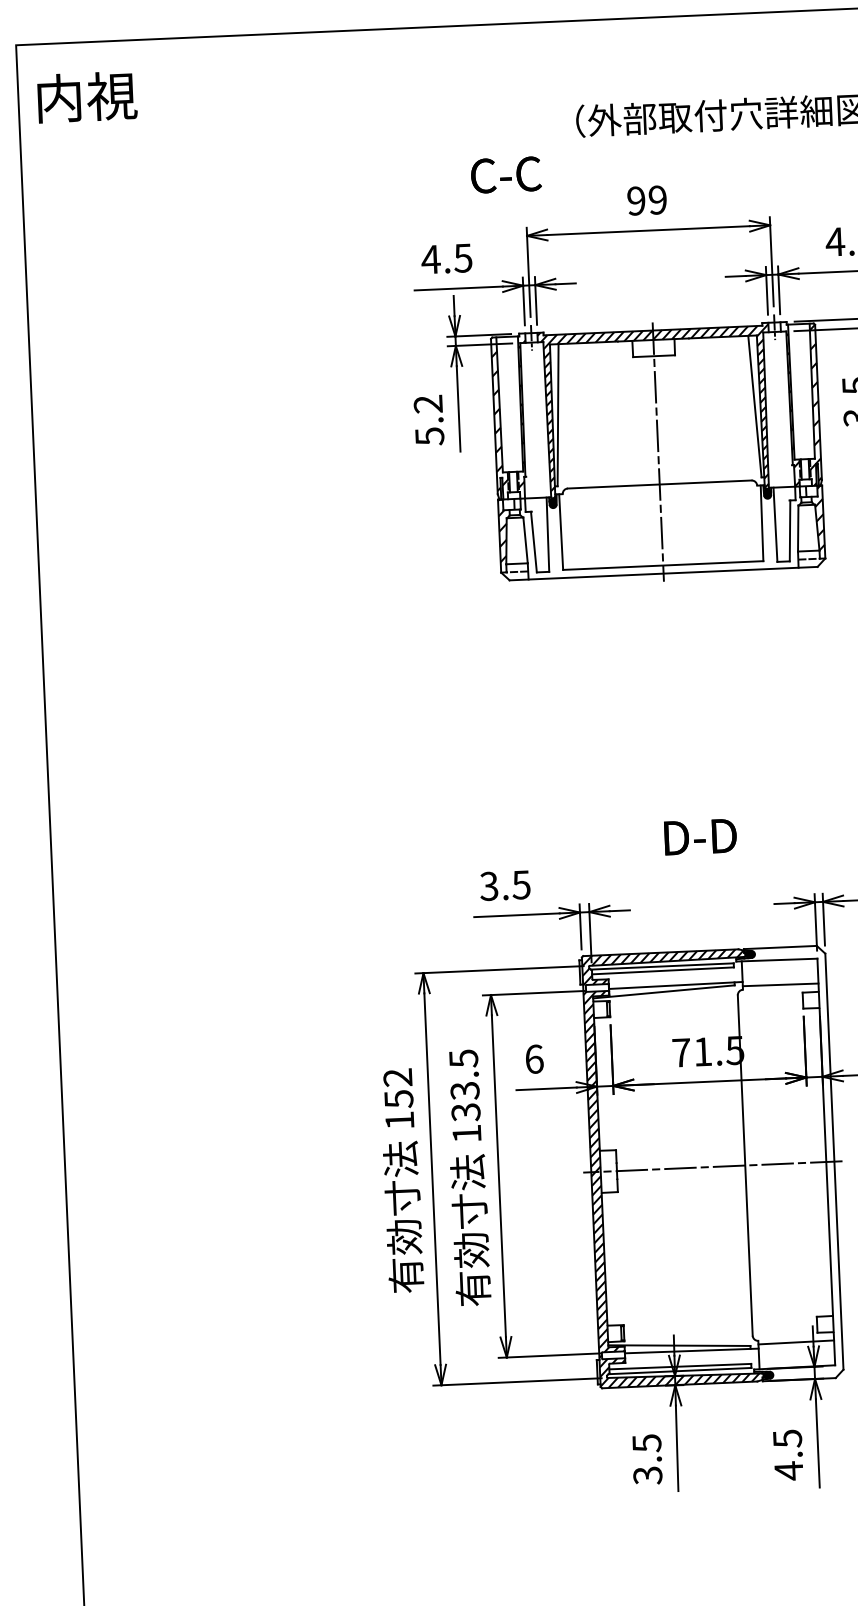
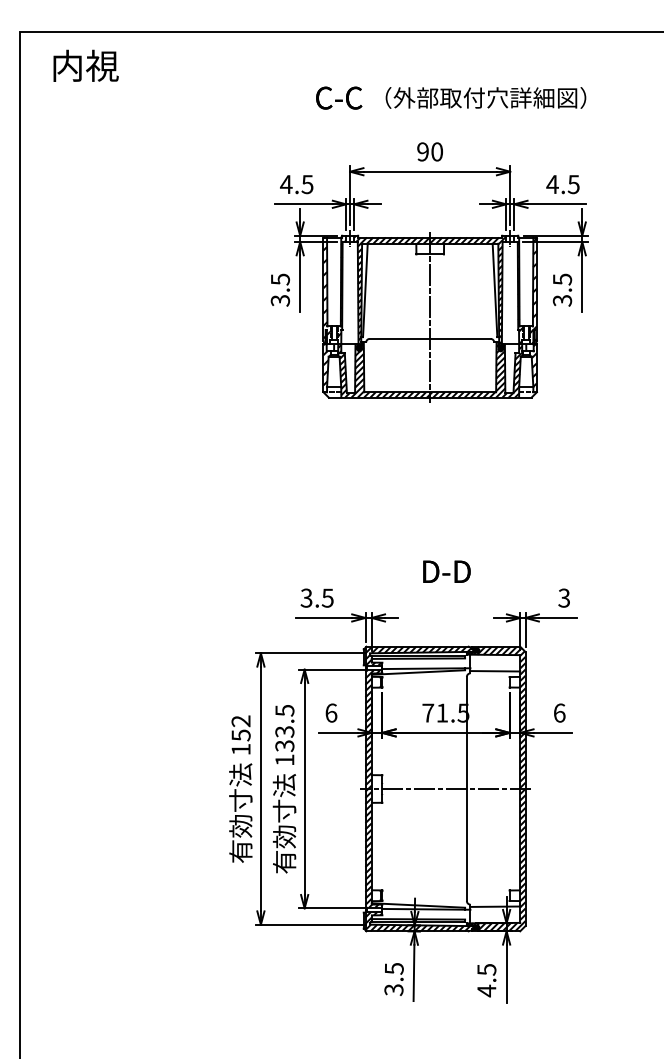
text: (86, 96) -> (85, 65), moved
text: (506, 174) -> (339, 97), moved
text: (656, 199) -> (436, 151), 99 -> 90
text: (429, 419) -> (280, 289), 5.2 -> 3.5
hatch: (660, 530) -> (429, 369), added
hatch: (793, 1162) -> (498, 788), added

